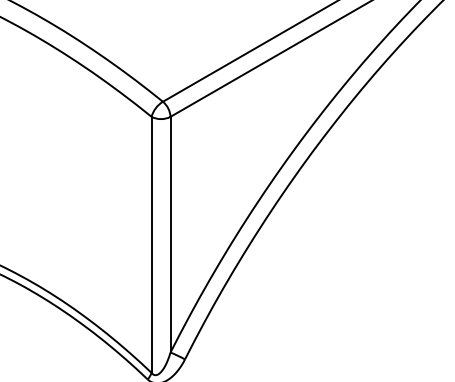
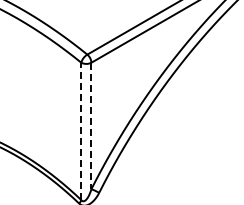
line: (170, 235) -> (91, 126), solid -> dashed
line: (151, 245) -> (81, 131), solid -> dashed

